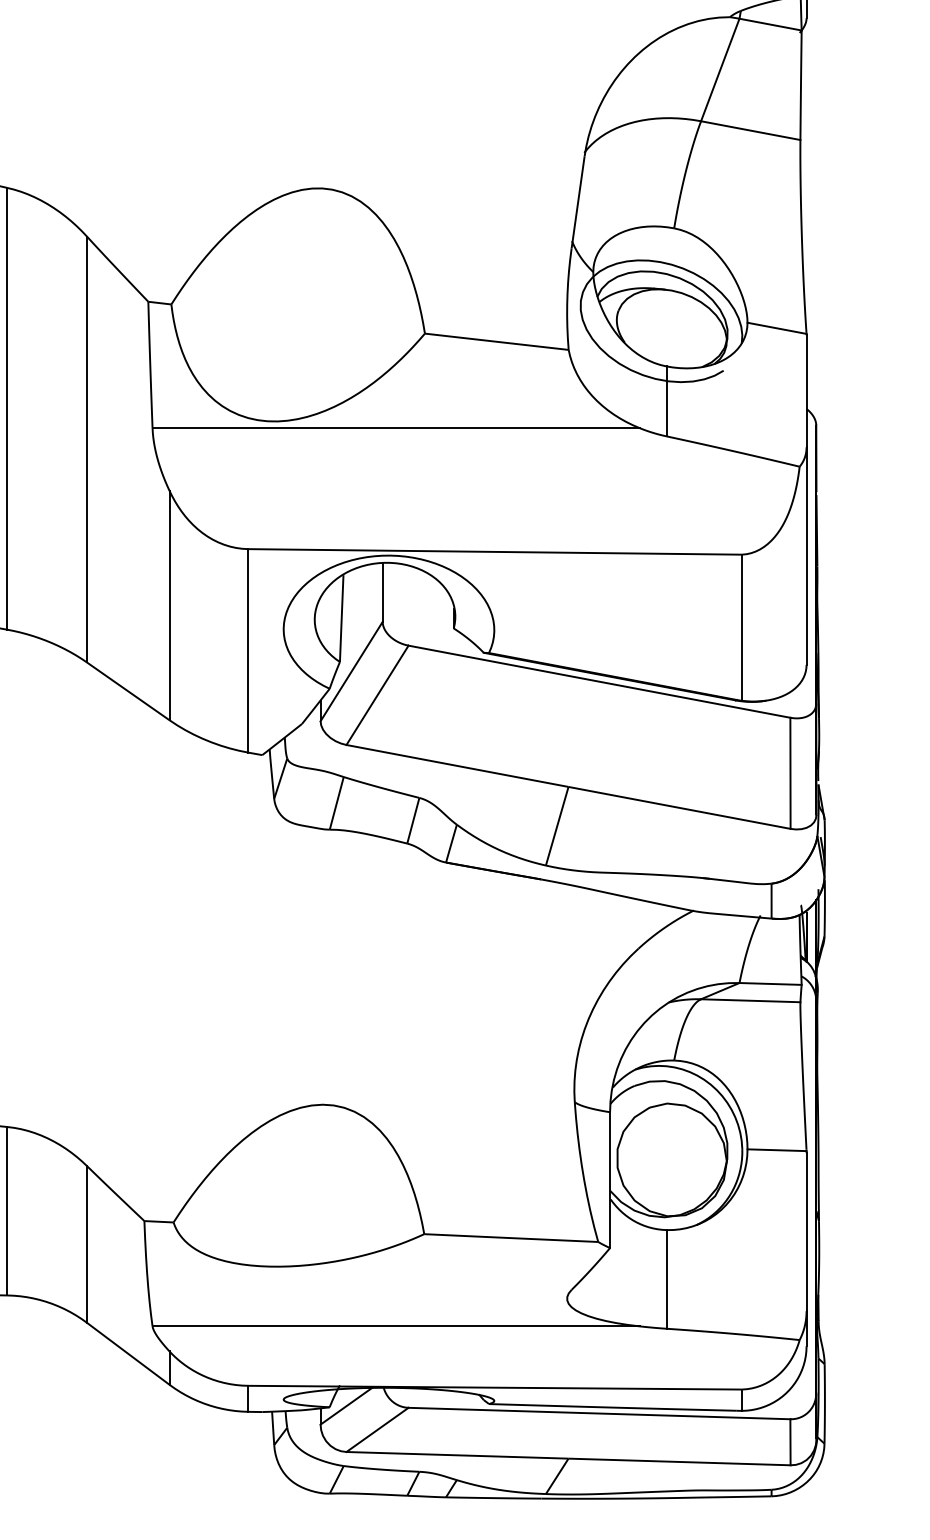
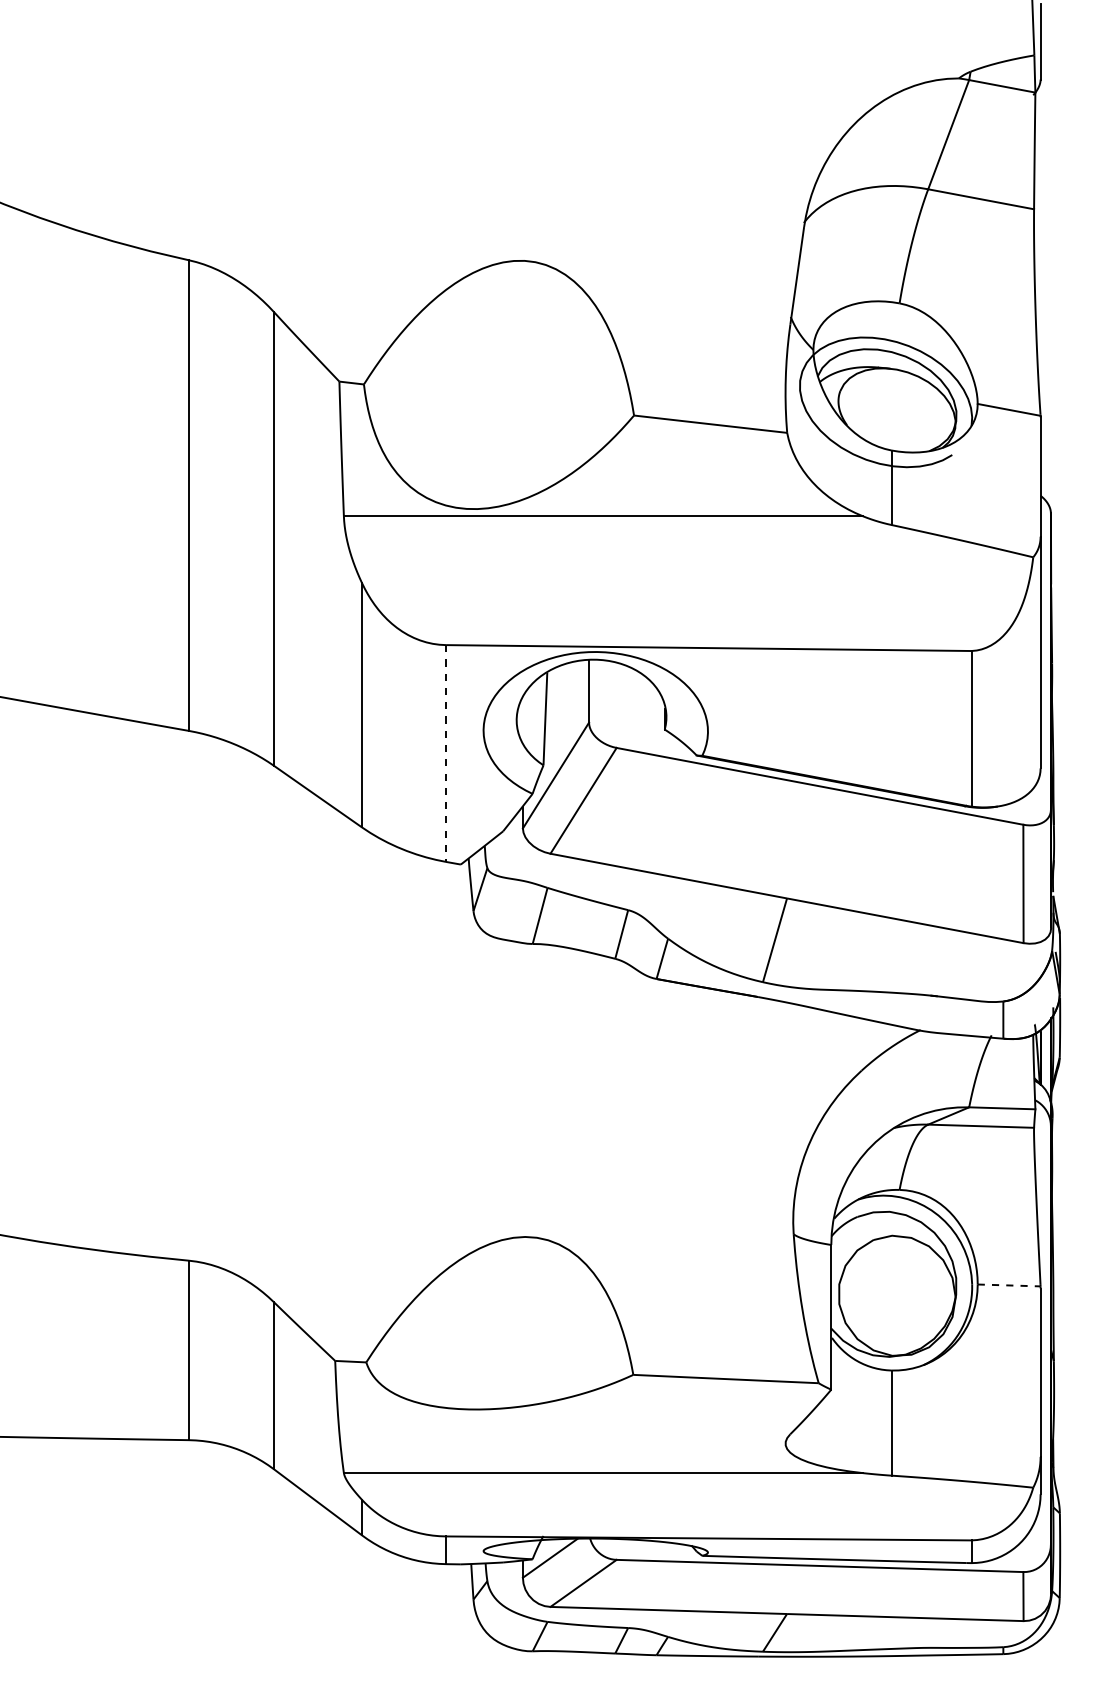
line: (248, 651) -> (446, 754), solid -> dashed
line: (777, 1150) -> (1009, 1285), solid -> dashed

